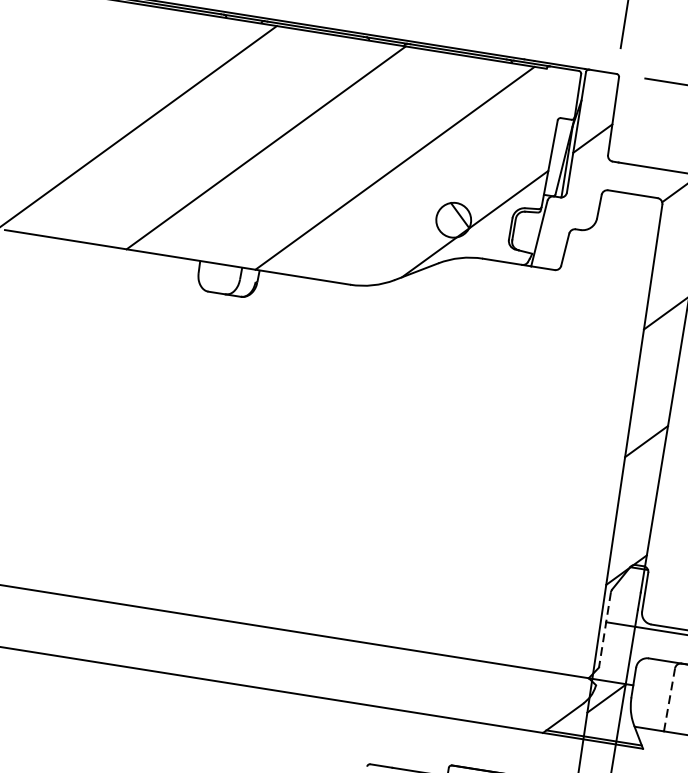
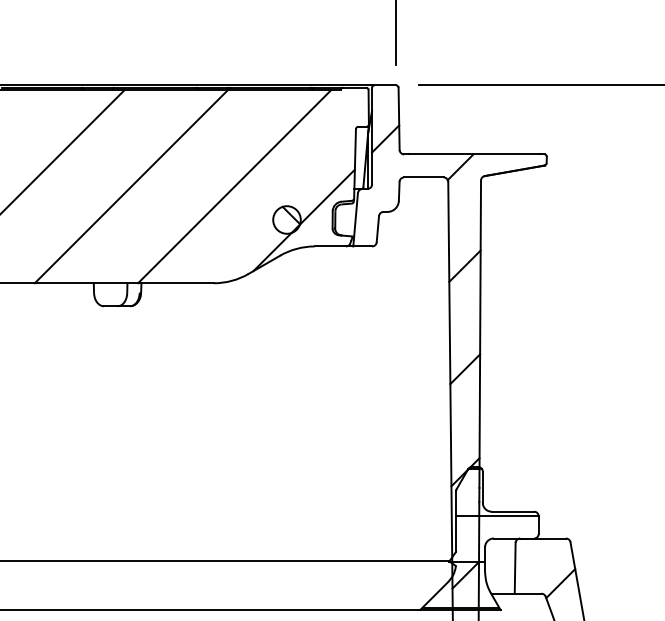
line: (605, 631) -> (456, 522), dashed -> solid
line: (670, 698) -> (515, 567), dashed -> solid

